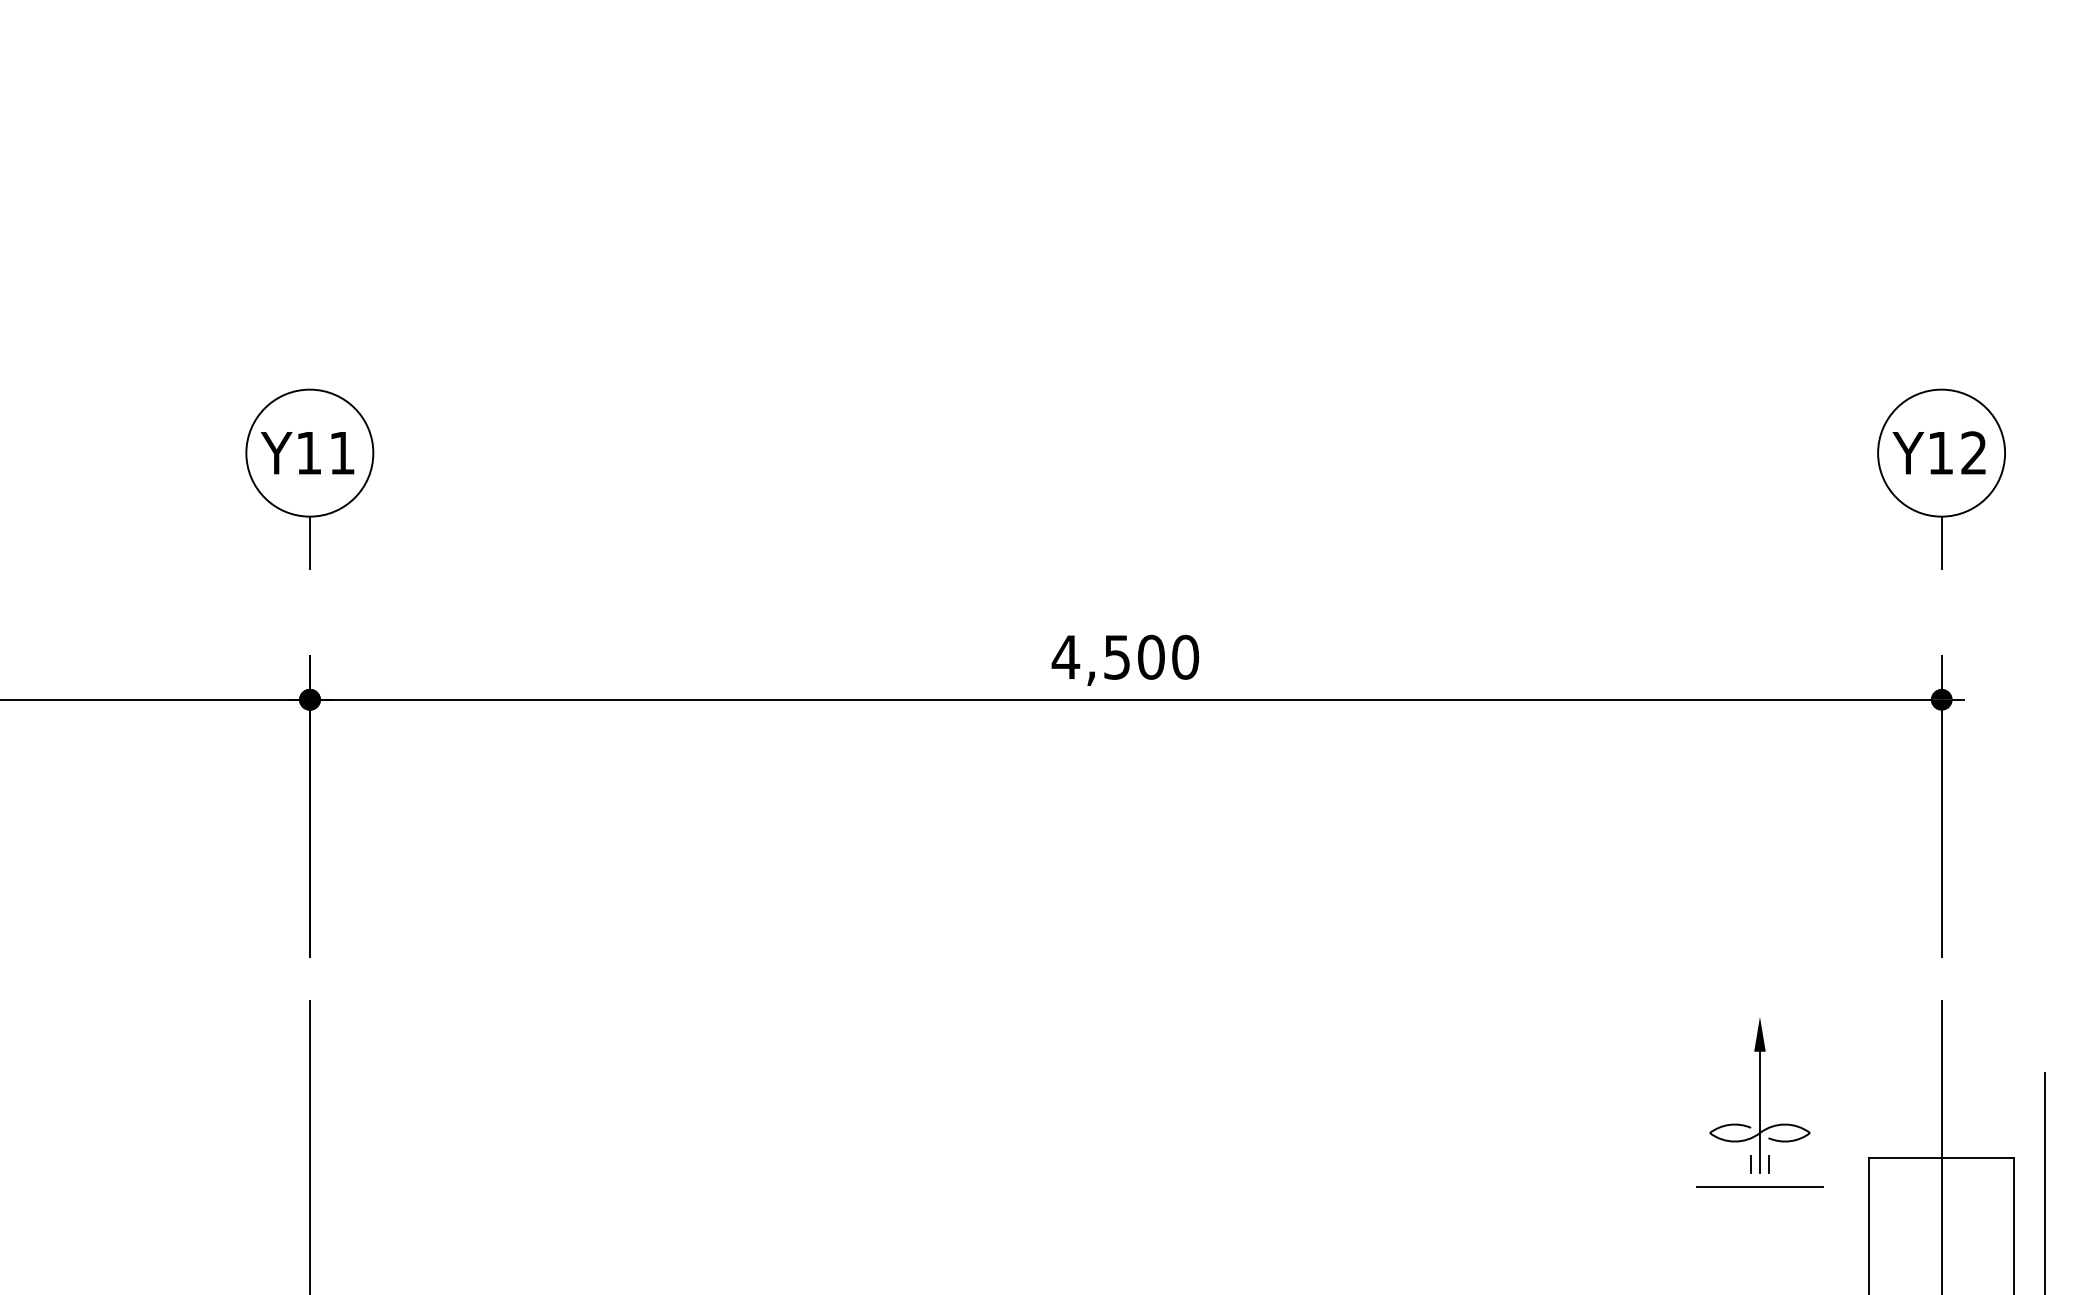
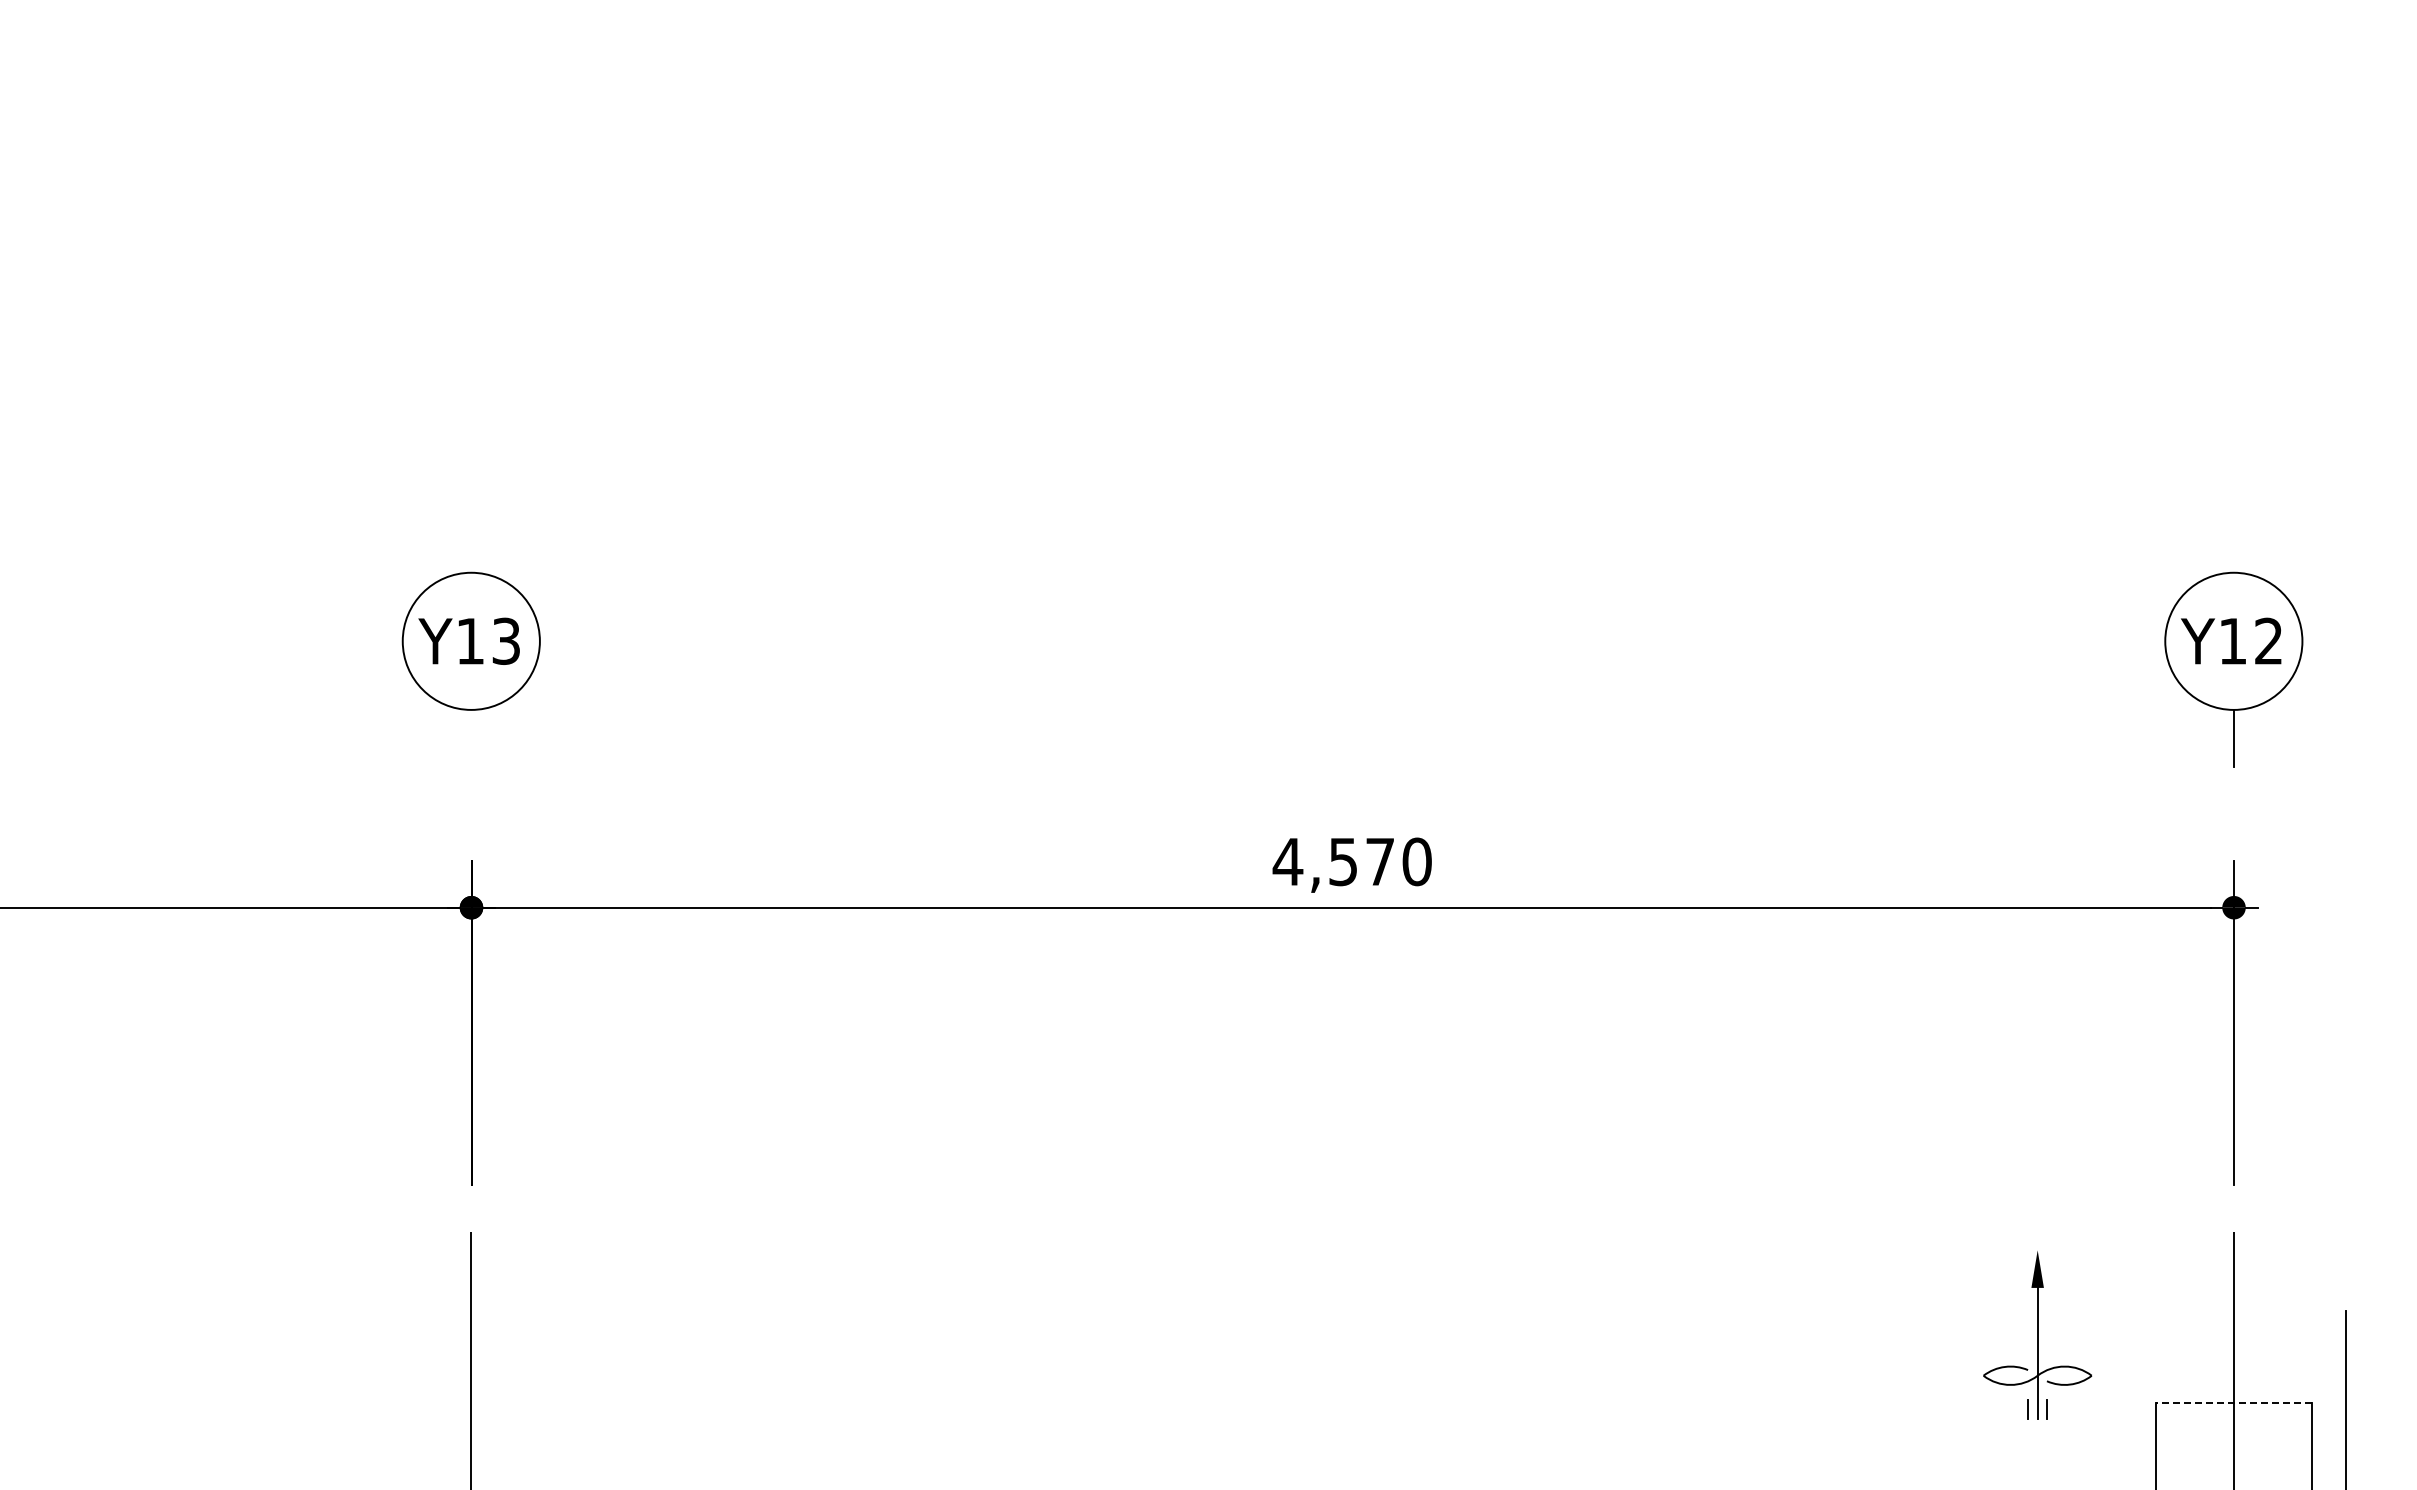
text: (341, 452) -> (505, 640), Y11 -> Y13
line: (310, 542) -> (471, 737), removed
text: (1150, 656) -> (1379, 861), 4,500 -> 4,570
line: (1941, 1158) -> (2233, 1403), solid -> dashed
line: (1759, 1187) -> (2037, 1434), removed

